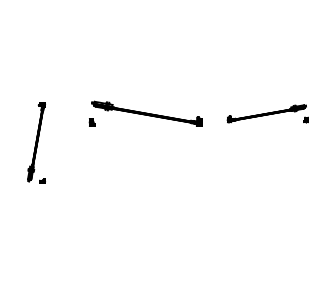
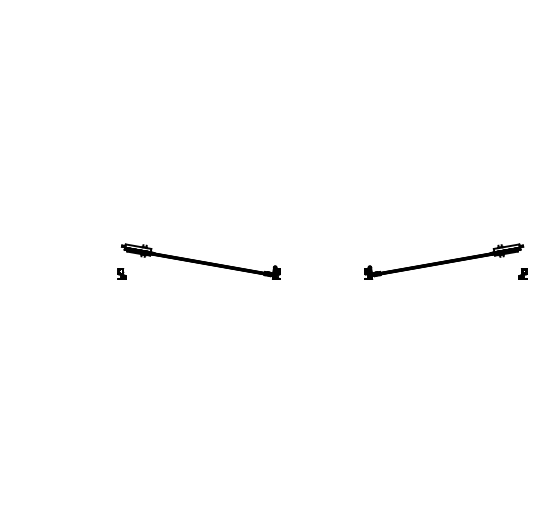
part: (145, 113) -> (198, 261), size x0.71

